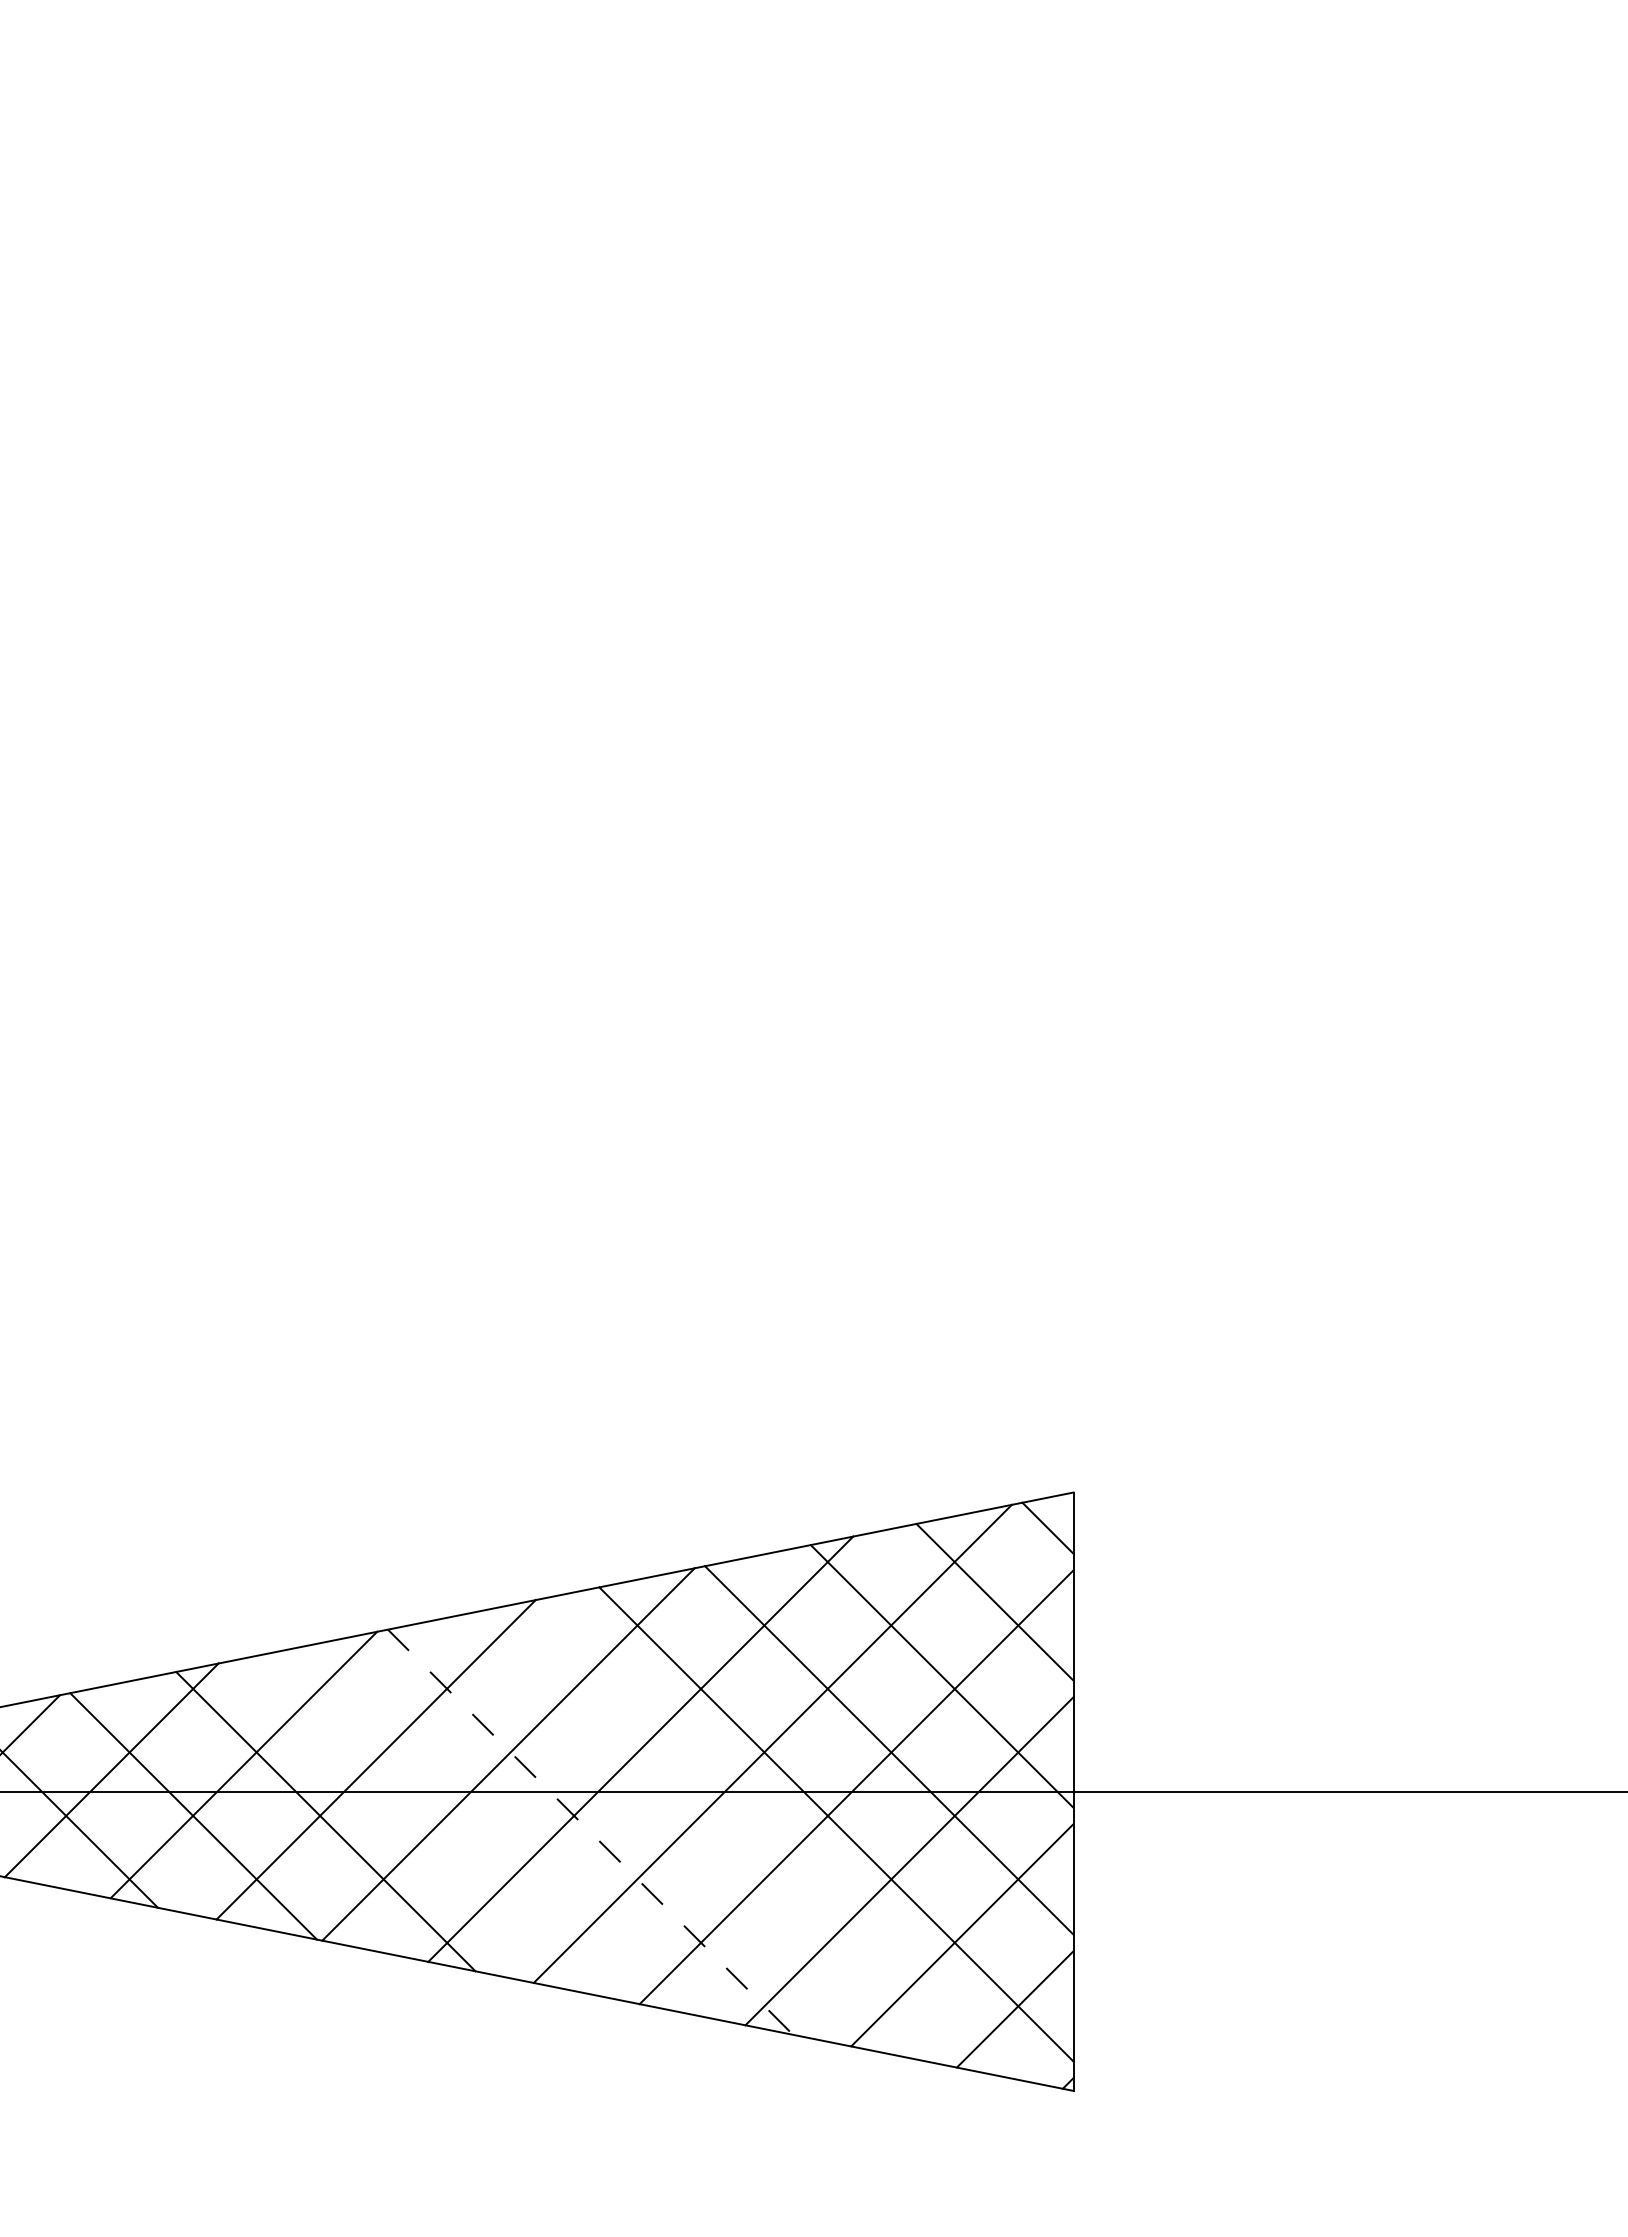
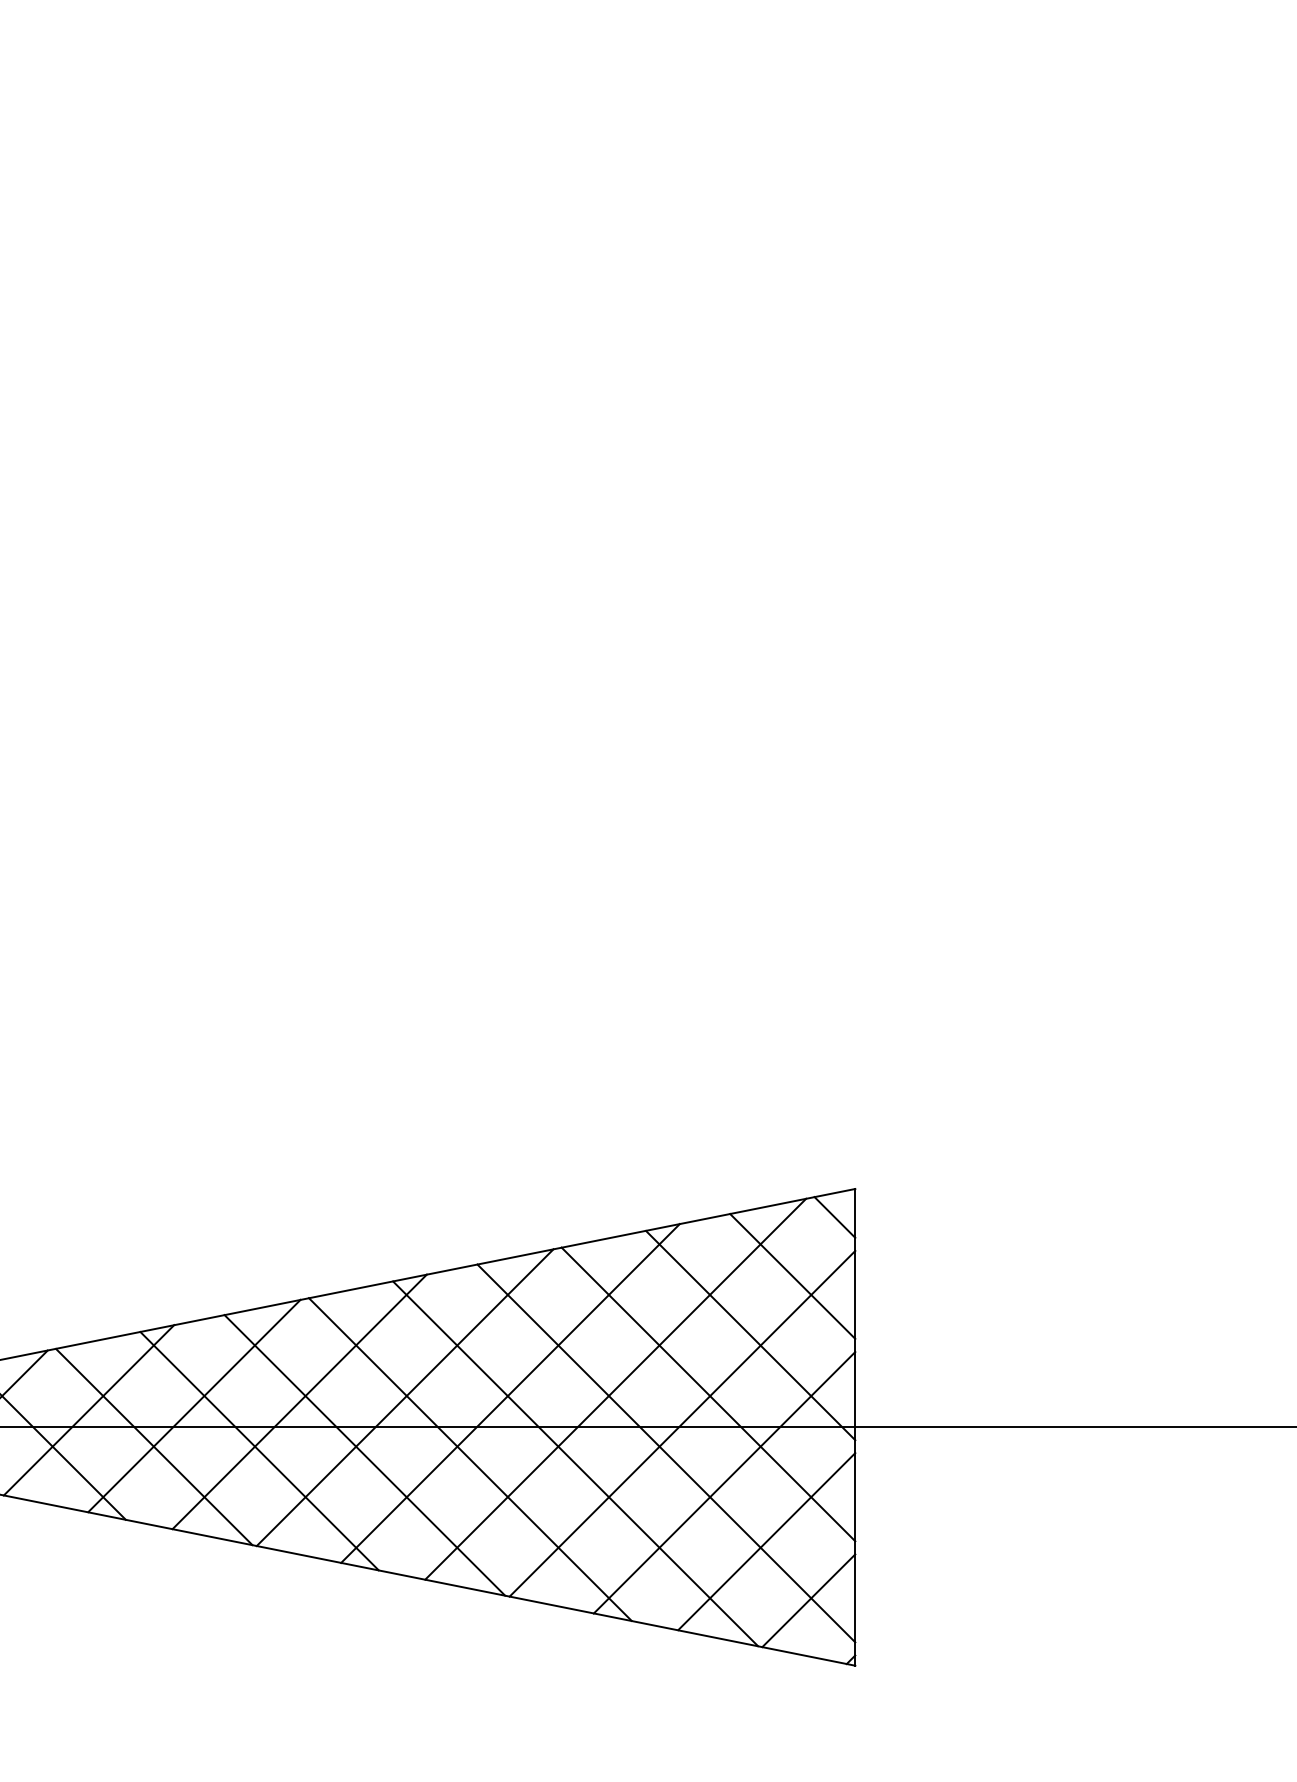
line: (457, 1826) -> (364, 1455), added
line: (590, 1832) -> (470, 1459), dashed -> solid
line: (722, 1837) -> (575, 1463), added

